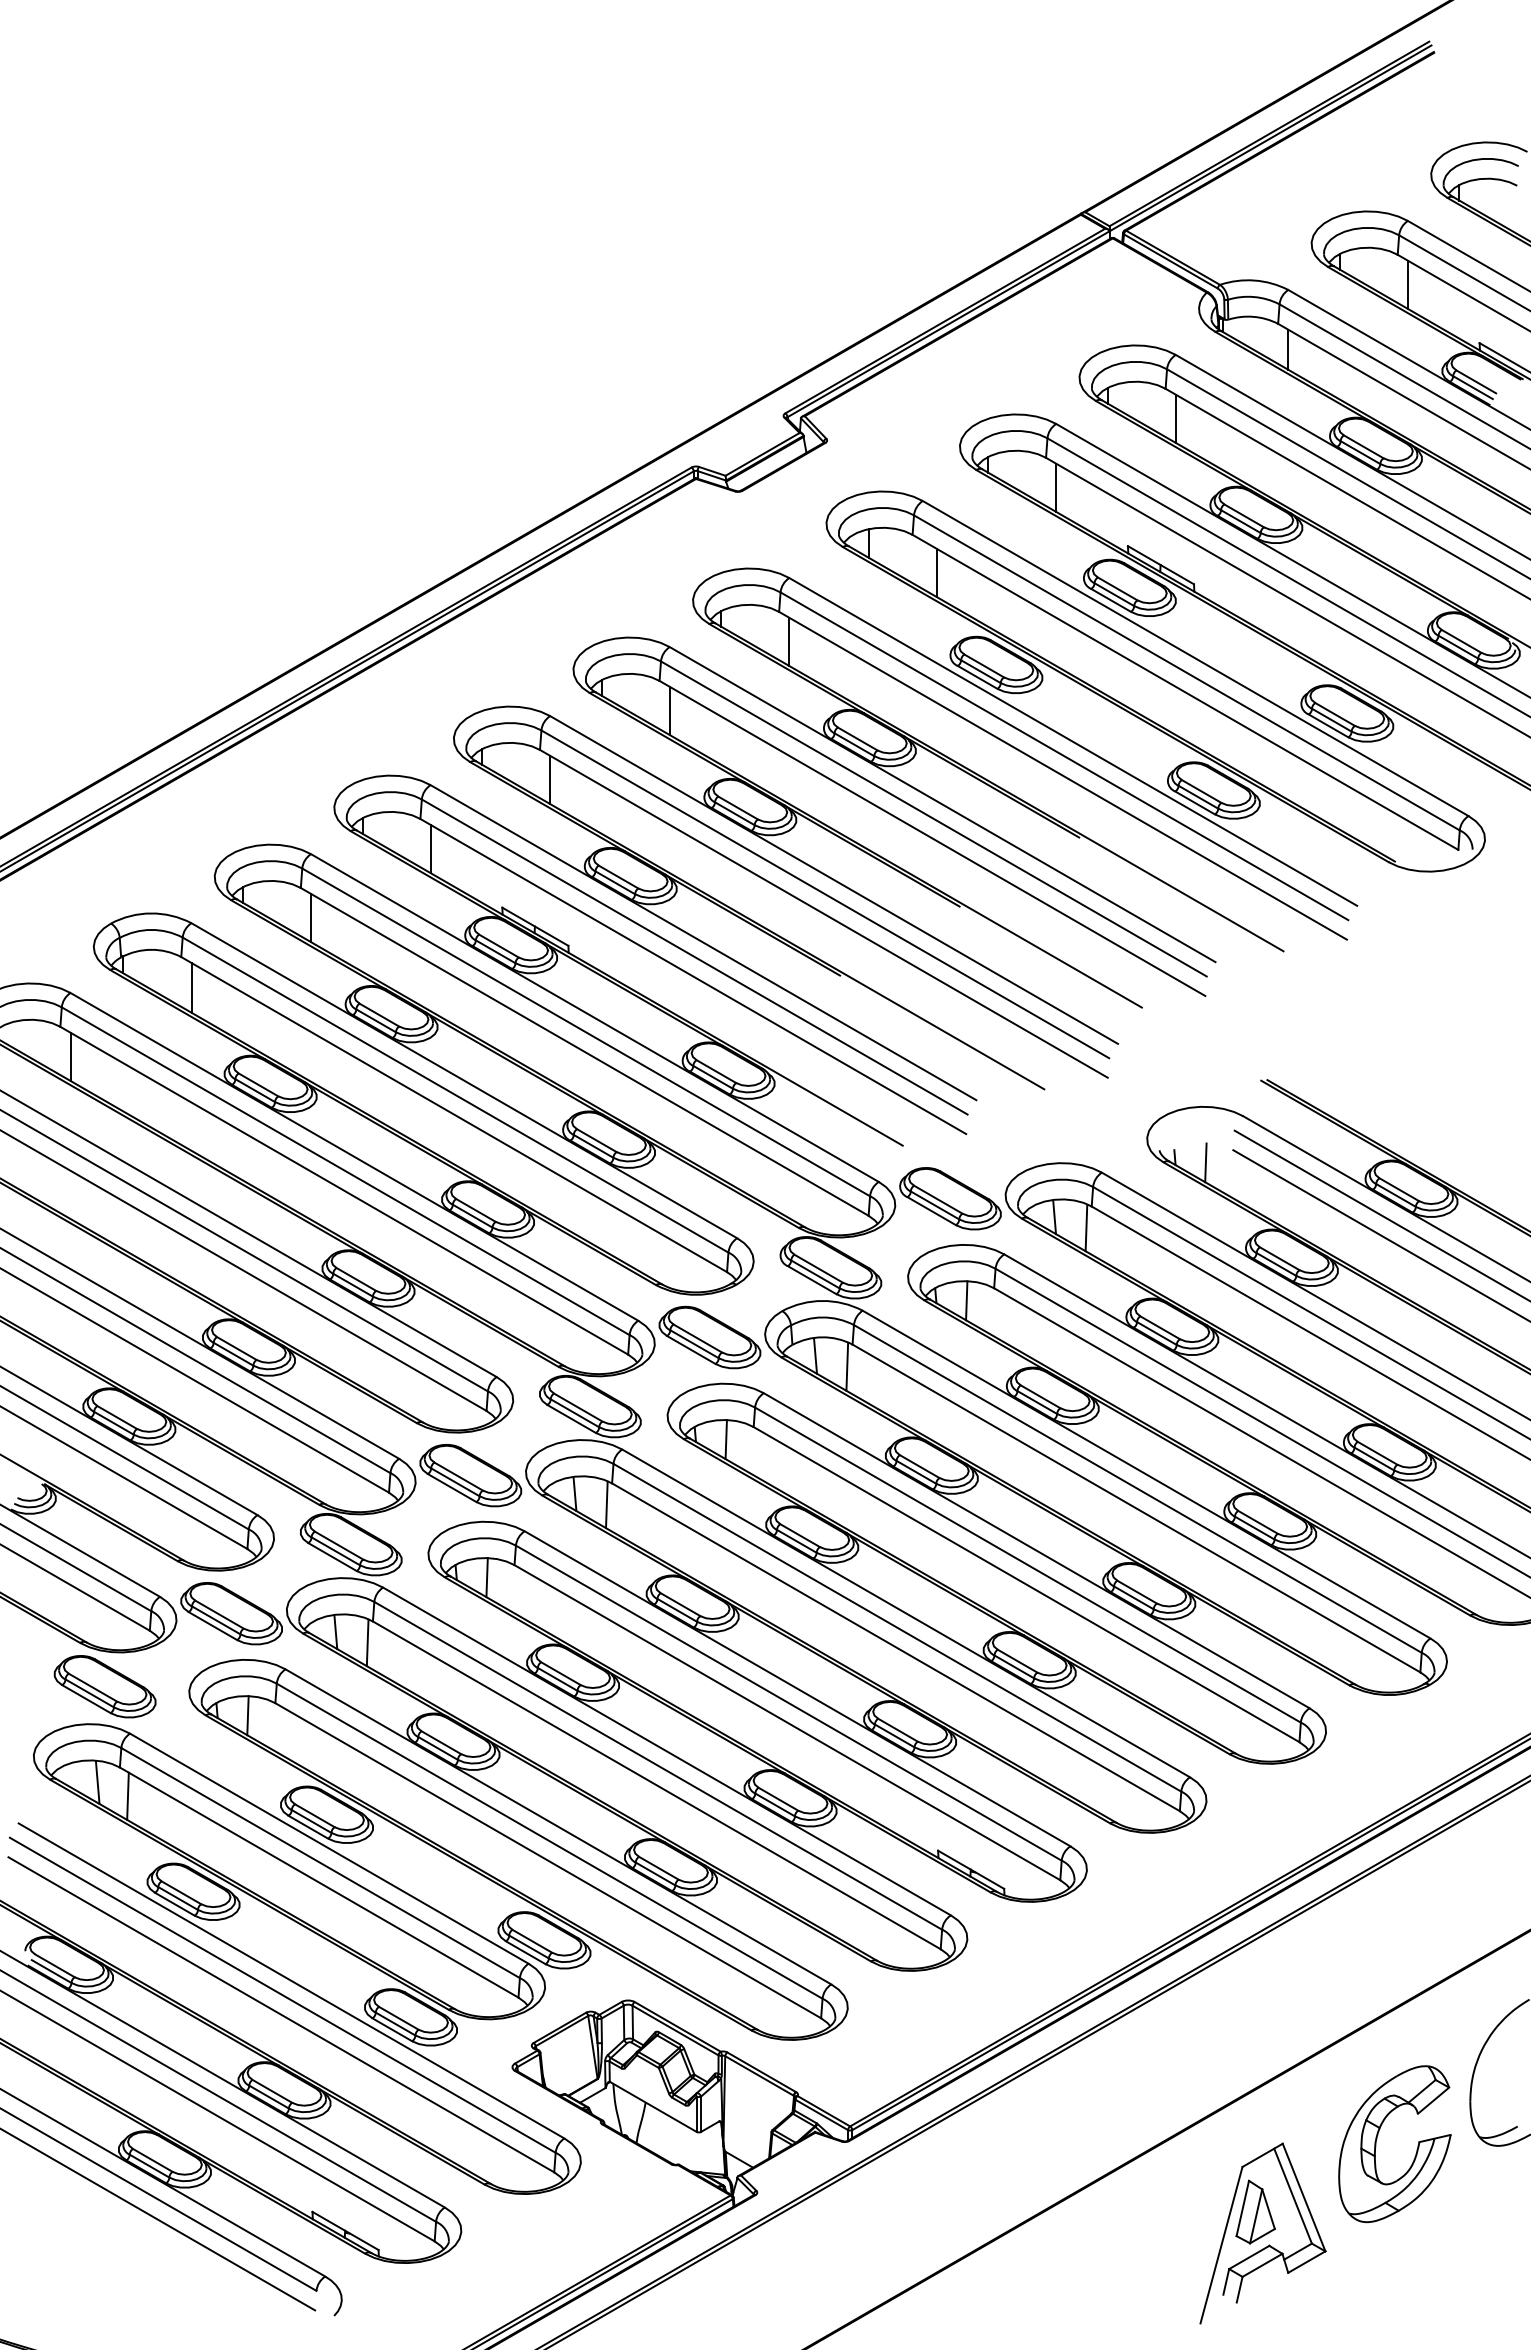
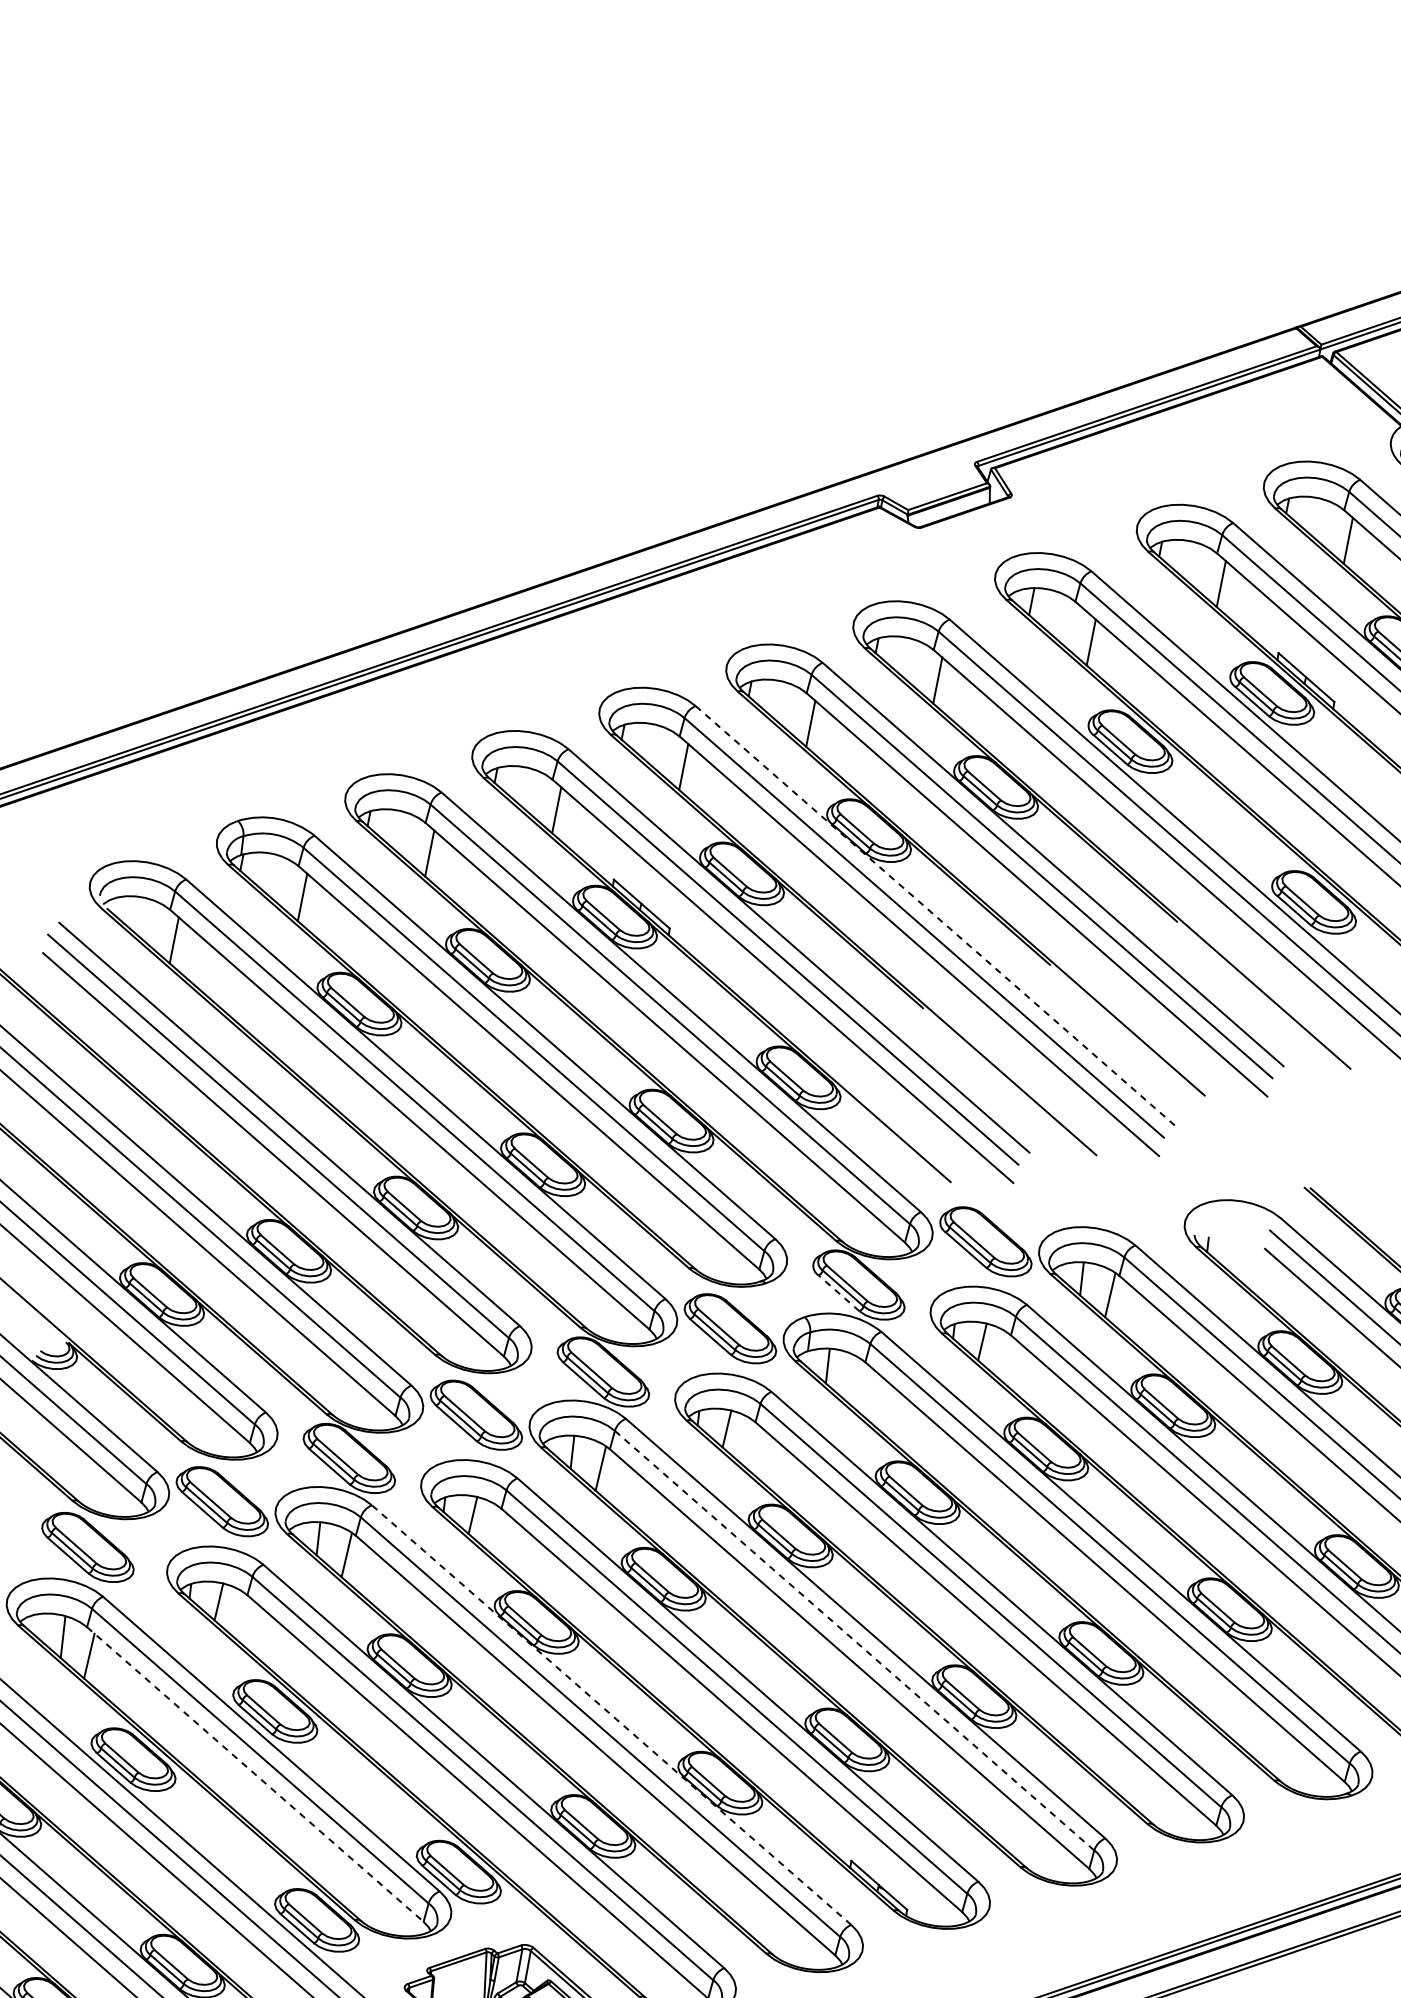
line: (834, 880) -> (935, 916), solid -> dashed
line: (1205, 1162) -> (1236, 1255), removed
line: (812, 1280) -> (839, 1293), solid -> dashed
line: (847, 1366) -> (856, 1382), removed
line: (897, 1627) -> (854, 1640), solid -> dashed
line: (667, 1751) -> (612, 1715), solid -> dashed
line: (319, 1882) -> (255, 1774), solid -> dashed

